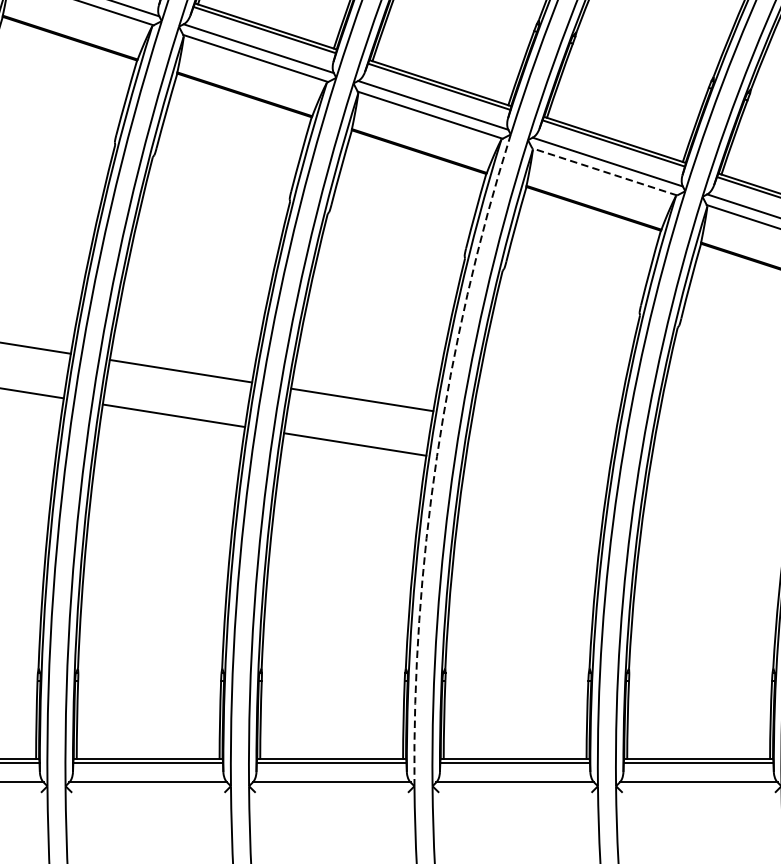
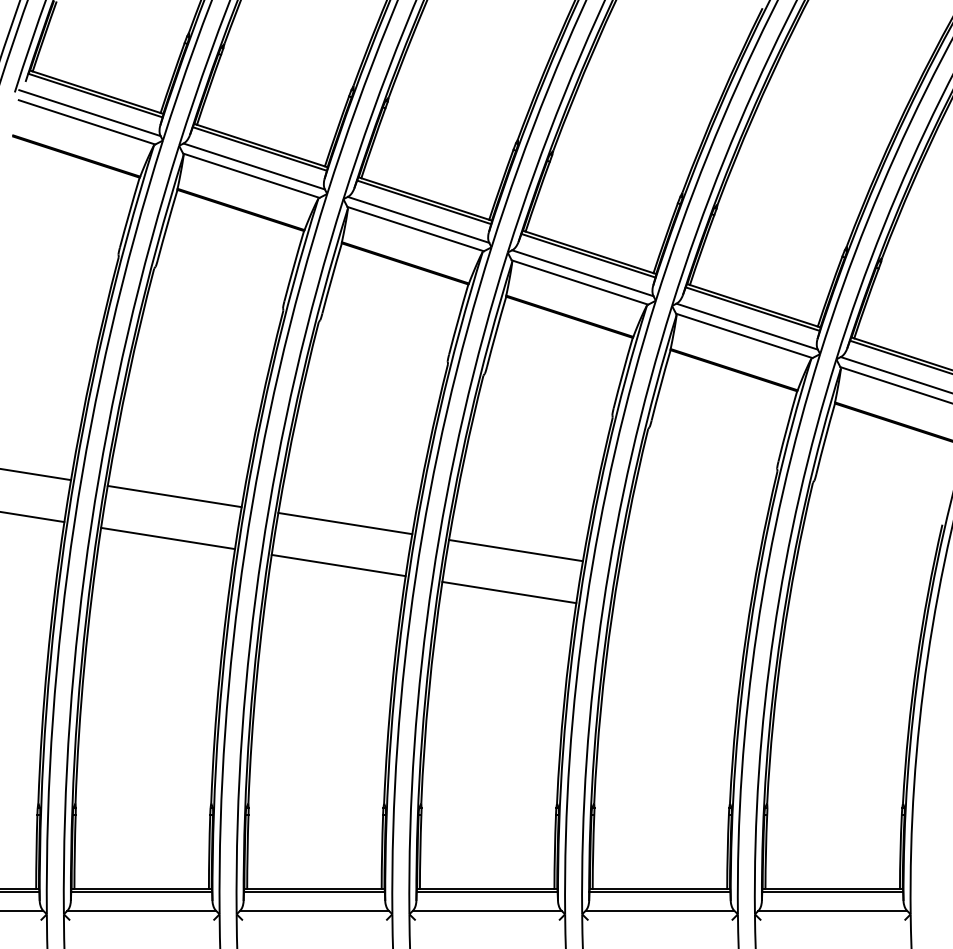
line: (604, 171) -> (744, 335), dashed -> solid
arc: (437, 456) -> (586, 603), dashed -> solid

